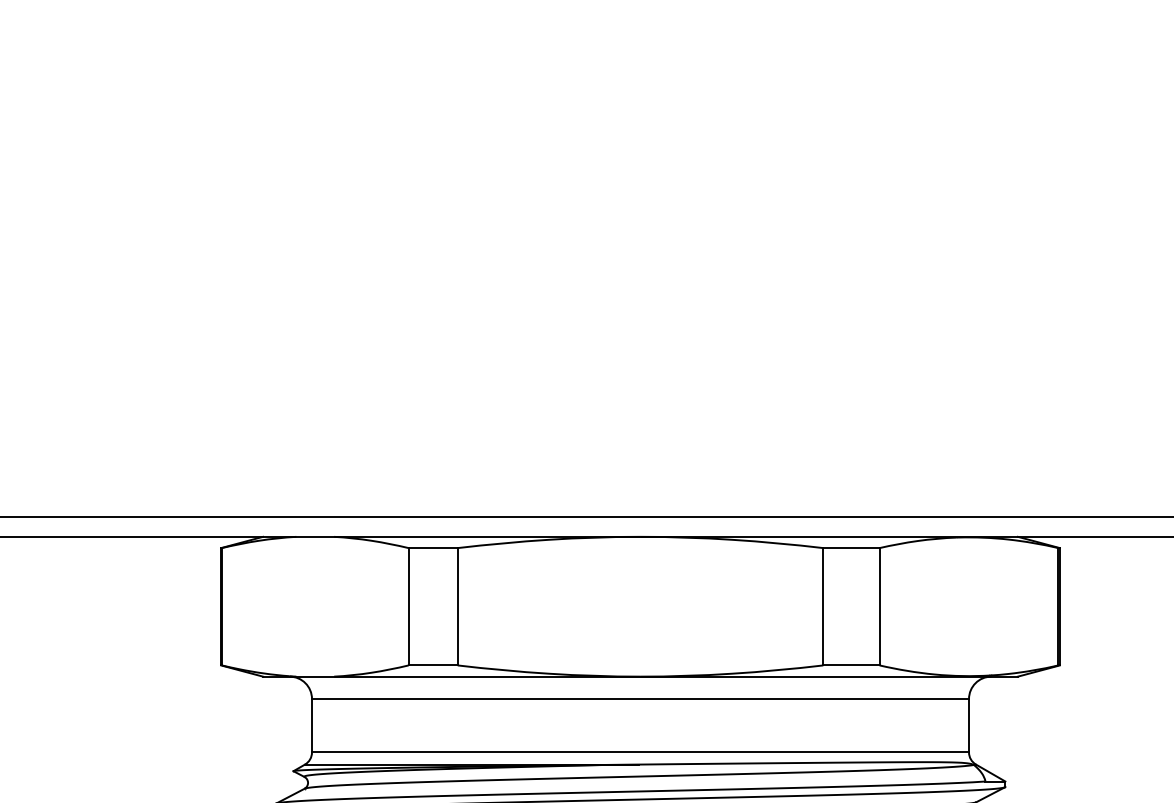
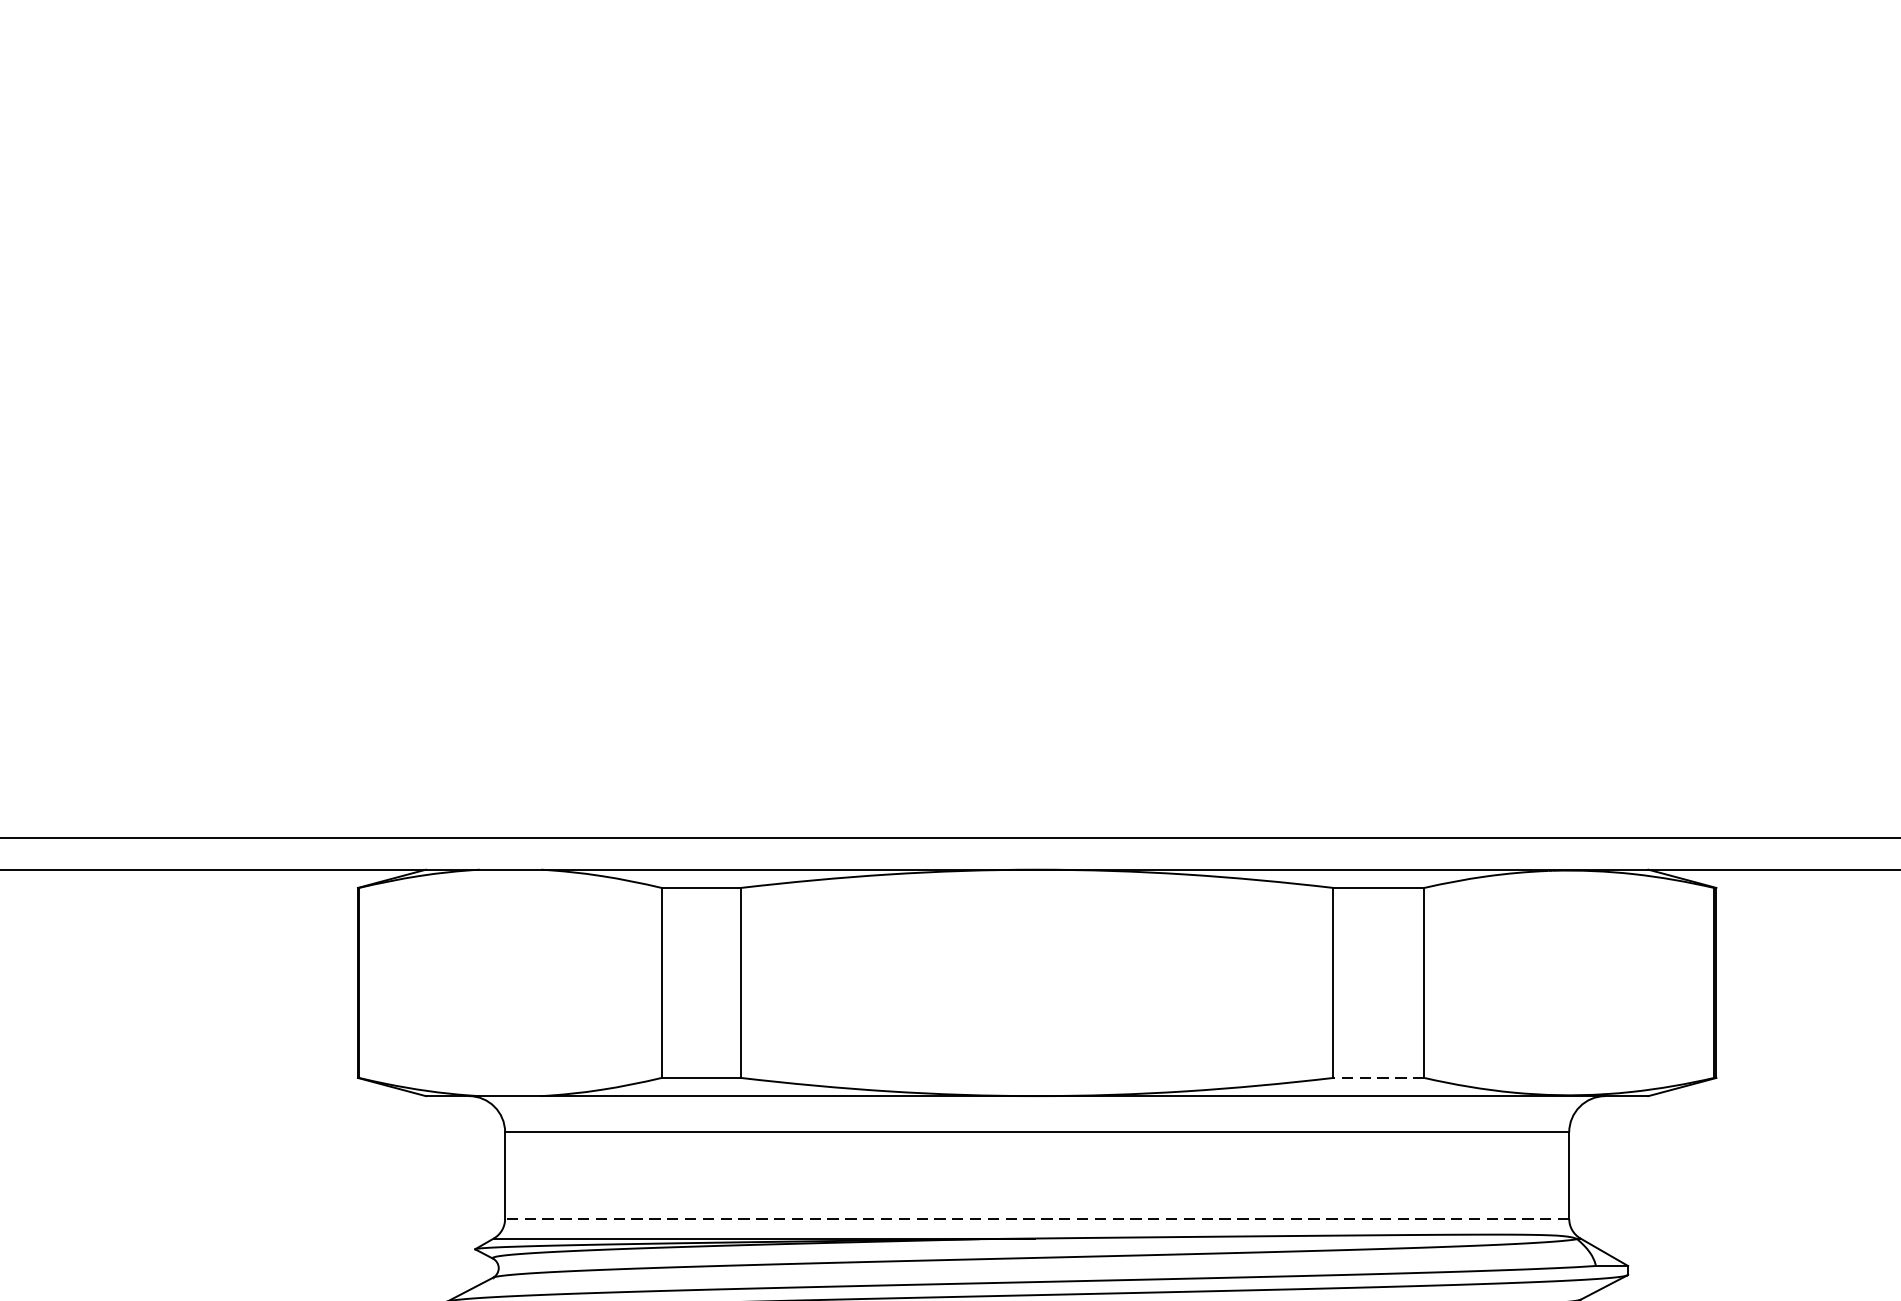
line: (850, 665) -> (1377, 1078), solid -> dashed
line: (640, 752) -> (1037, 1218), solid -> dashed

